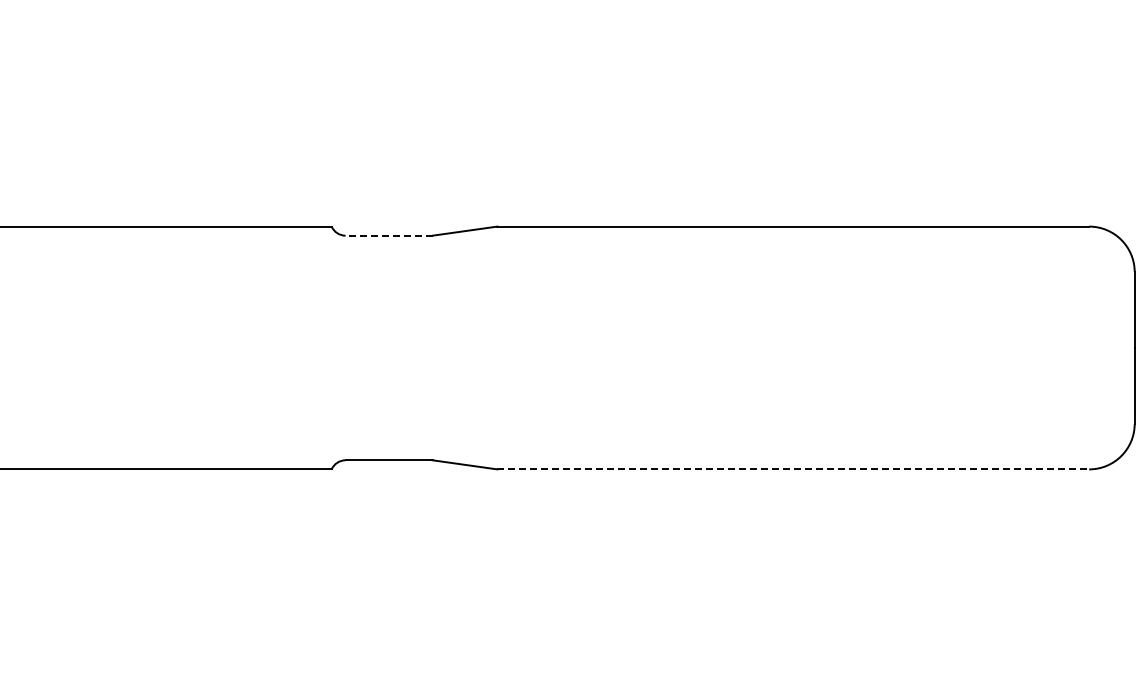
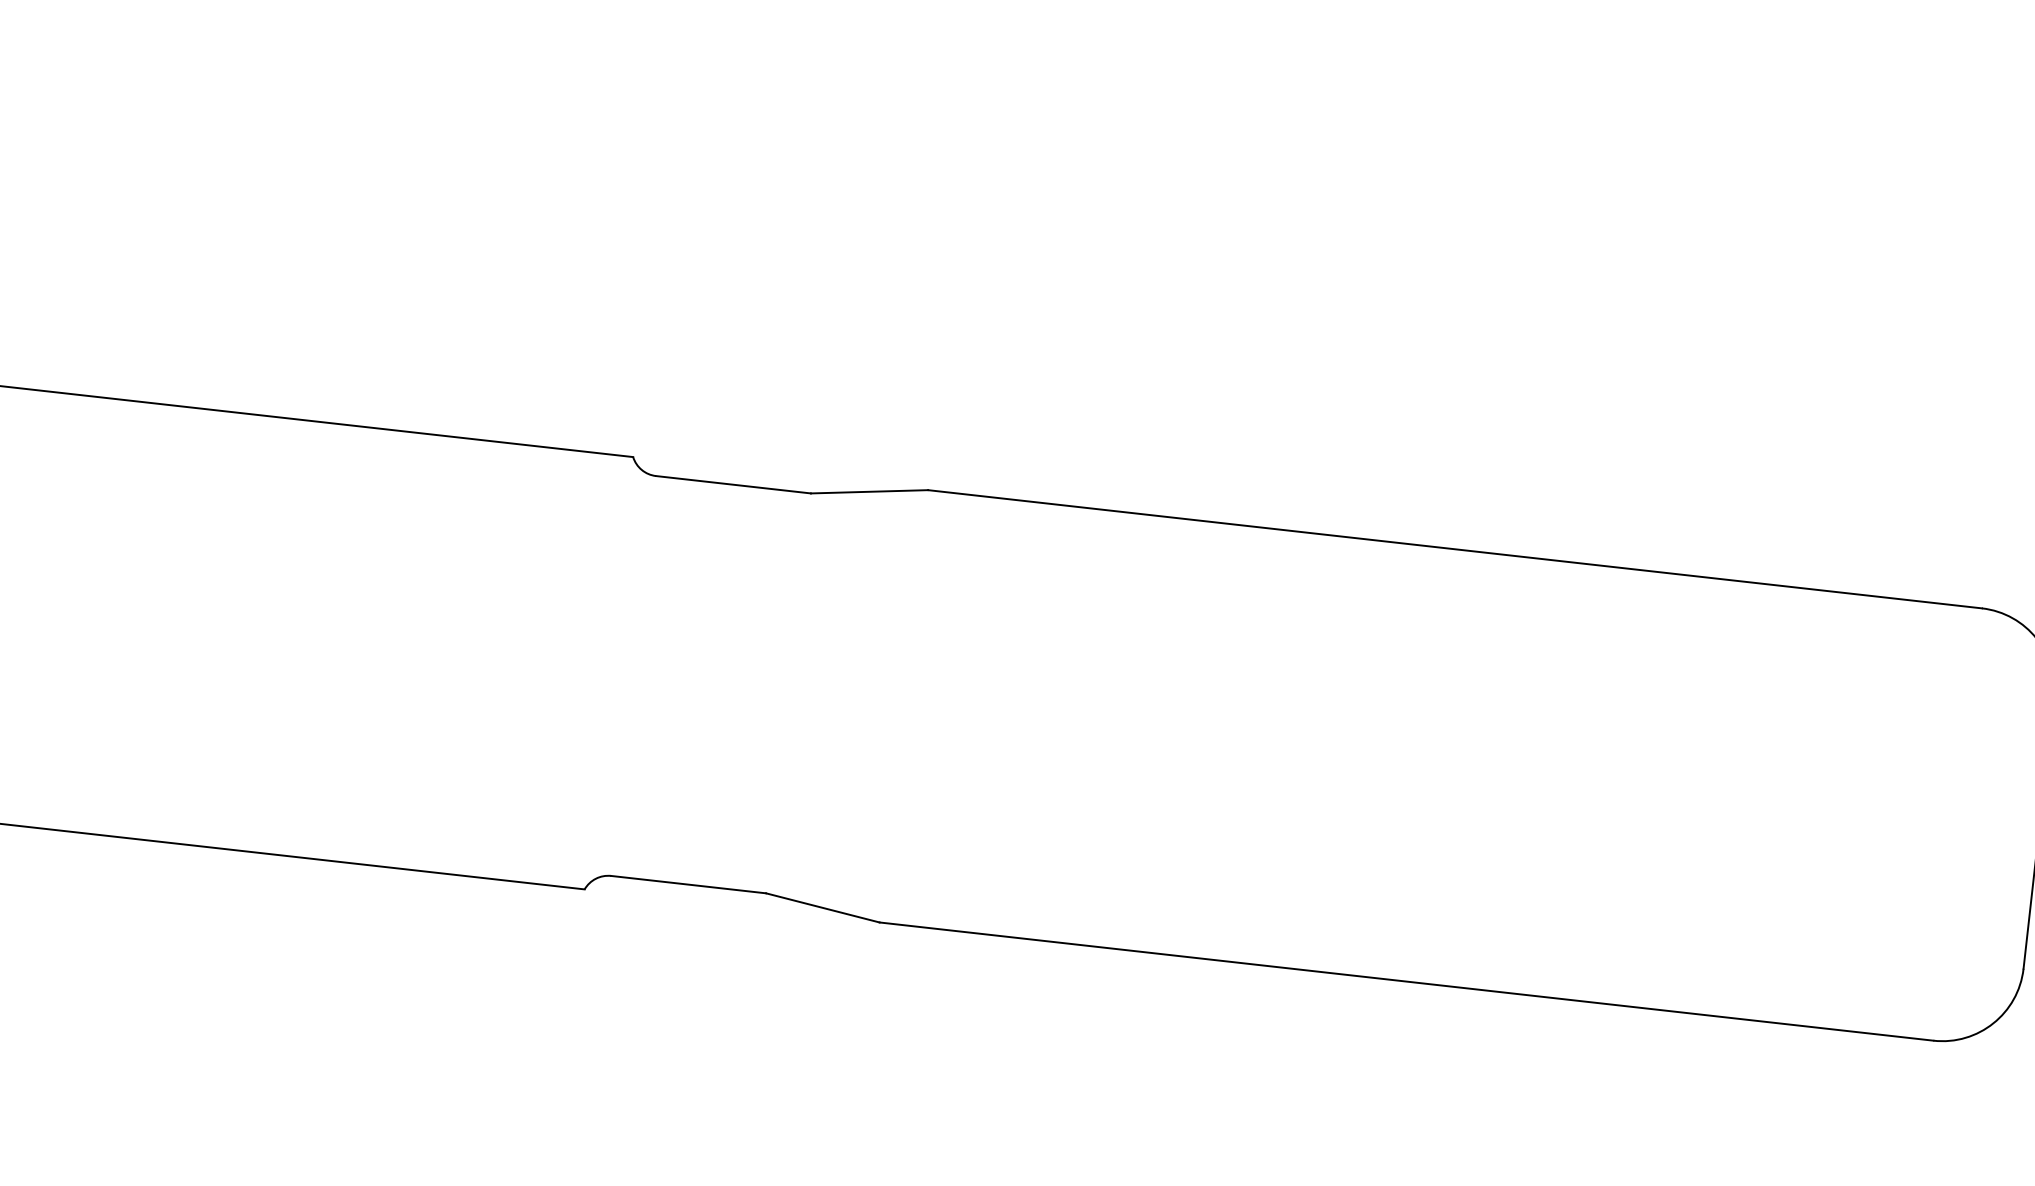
line: (388, 235) -> (732, 484), dashed -> solid
line: (793, 469) -> (1406, 981), dashed -> solid

